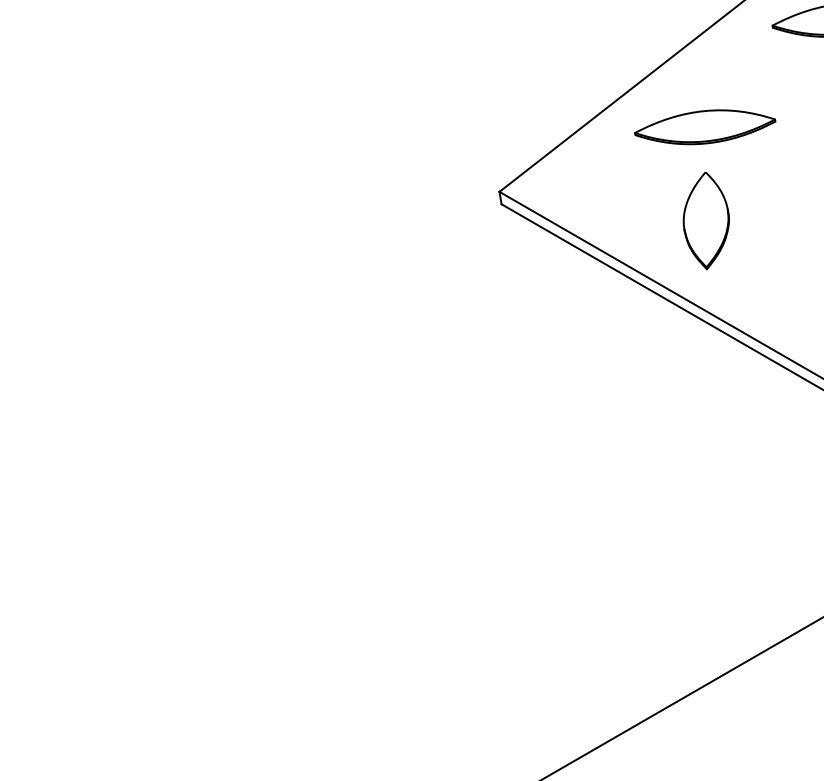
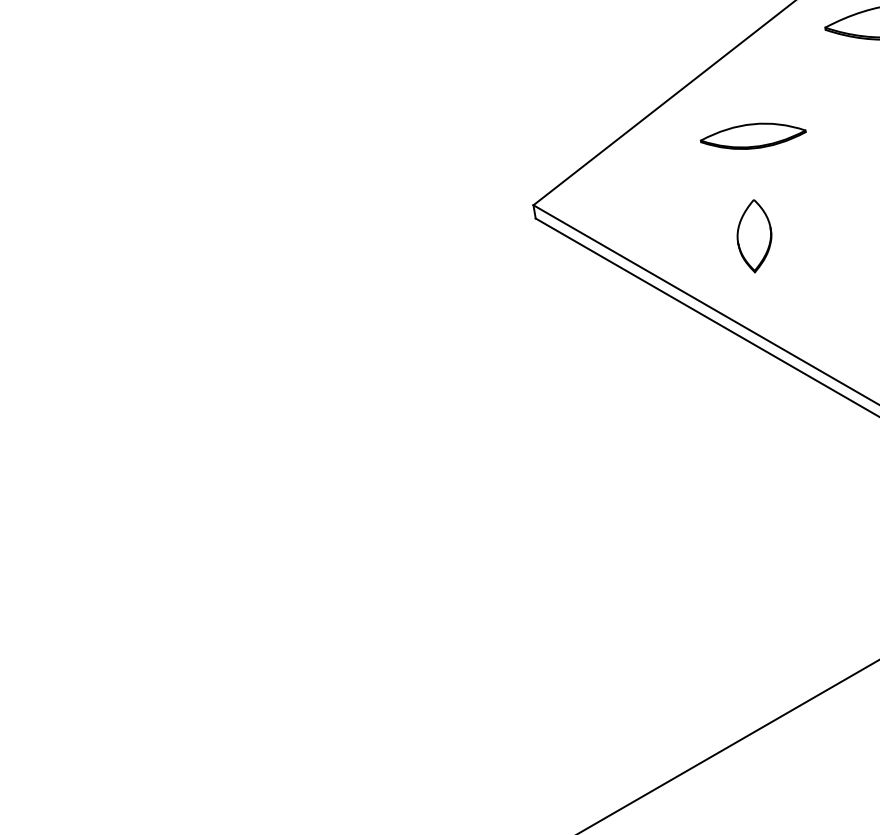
part: (705, 127) -> (753, 136), size x0.7
part: (706, 220) -> (754, 235), size x0.7

